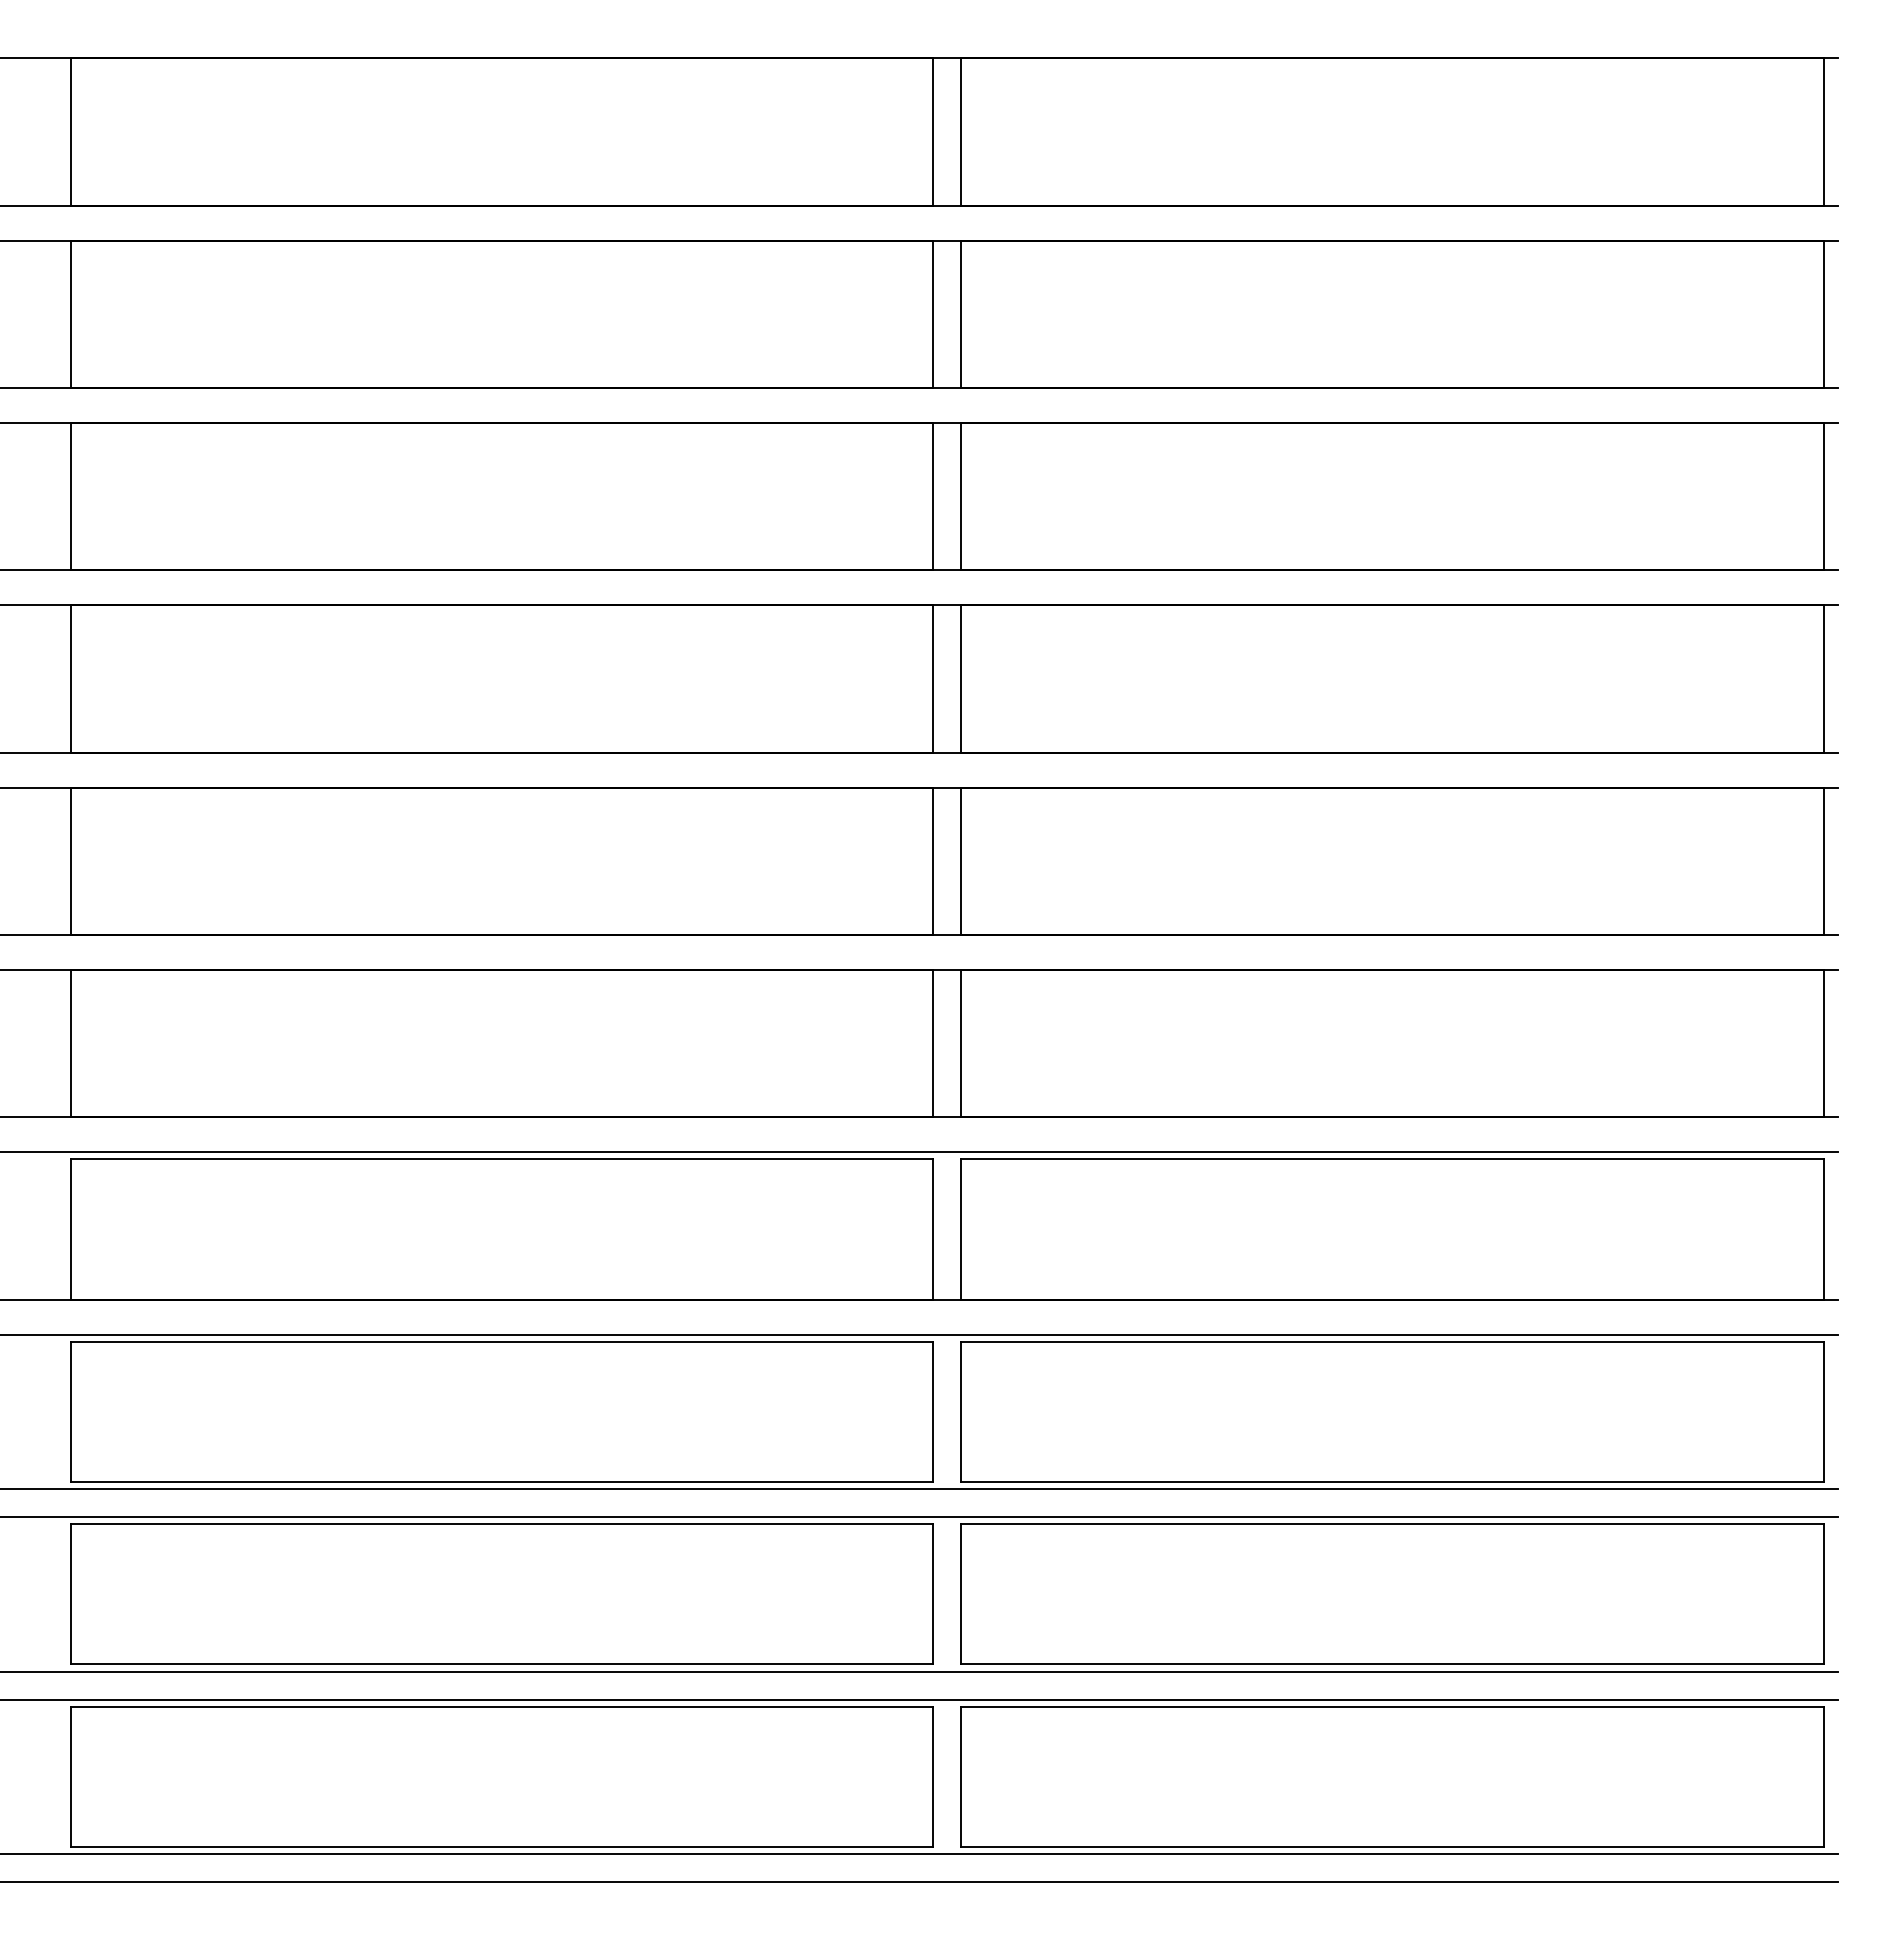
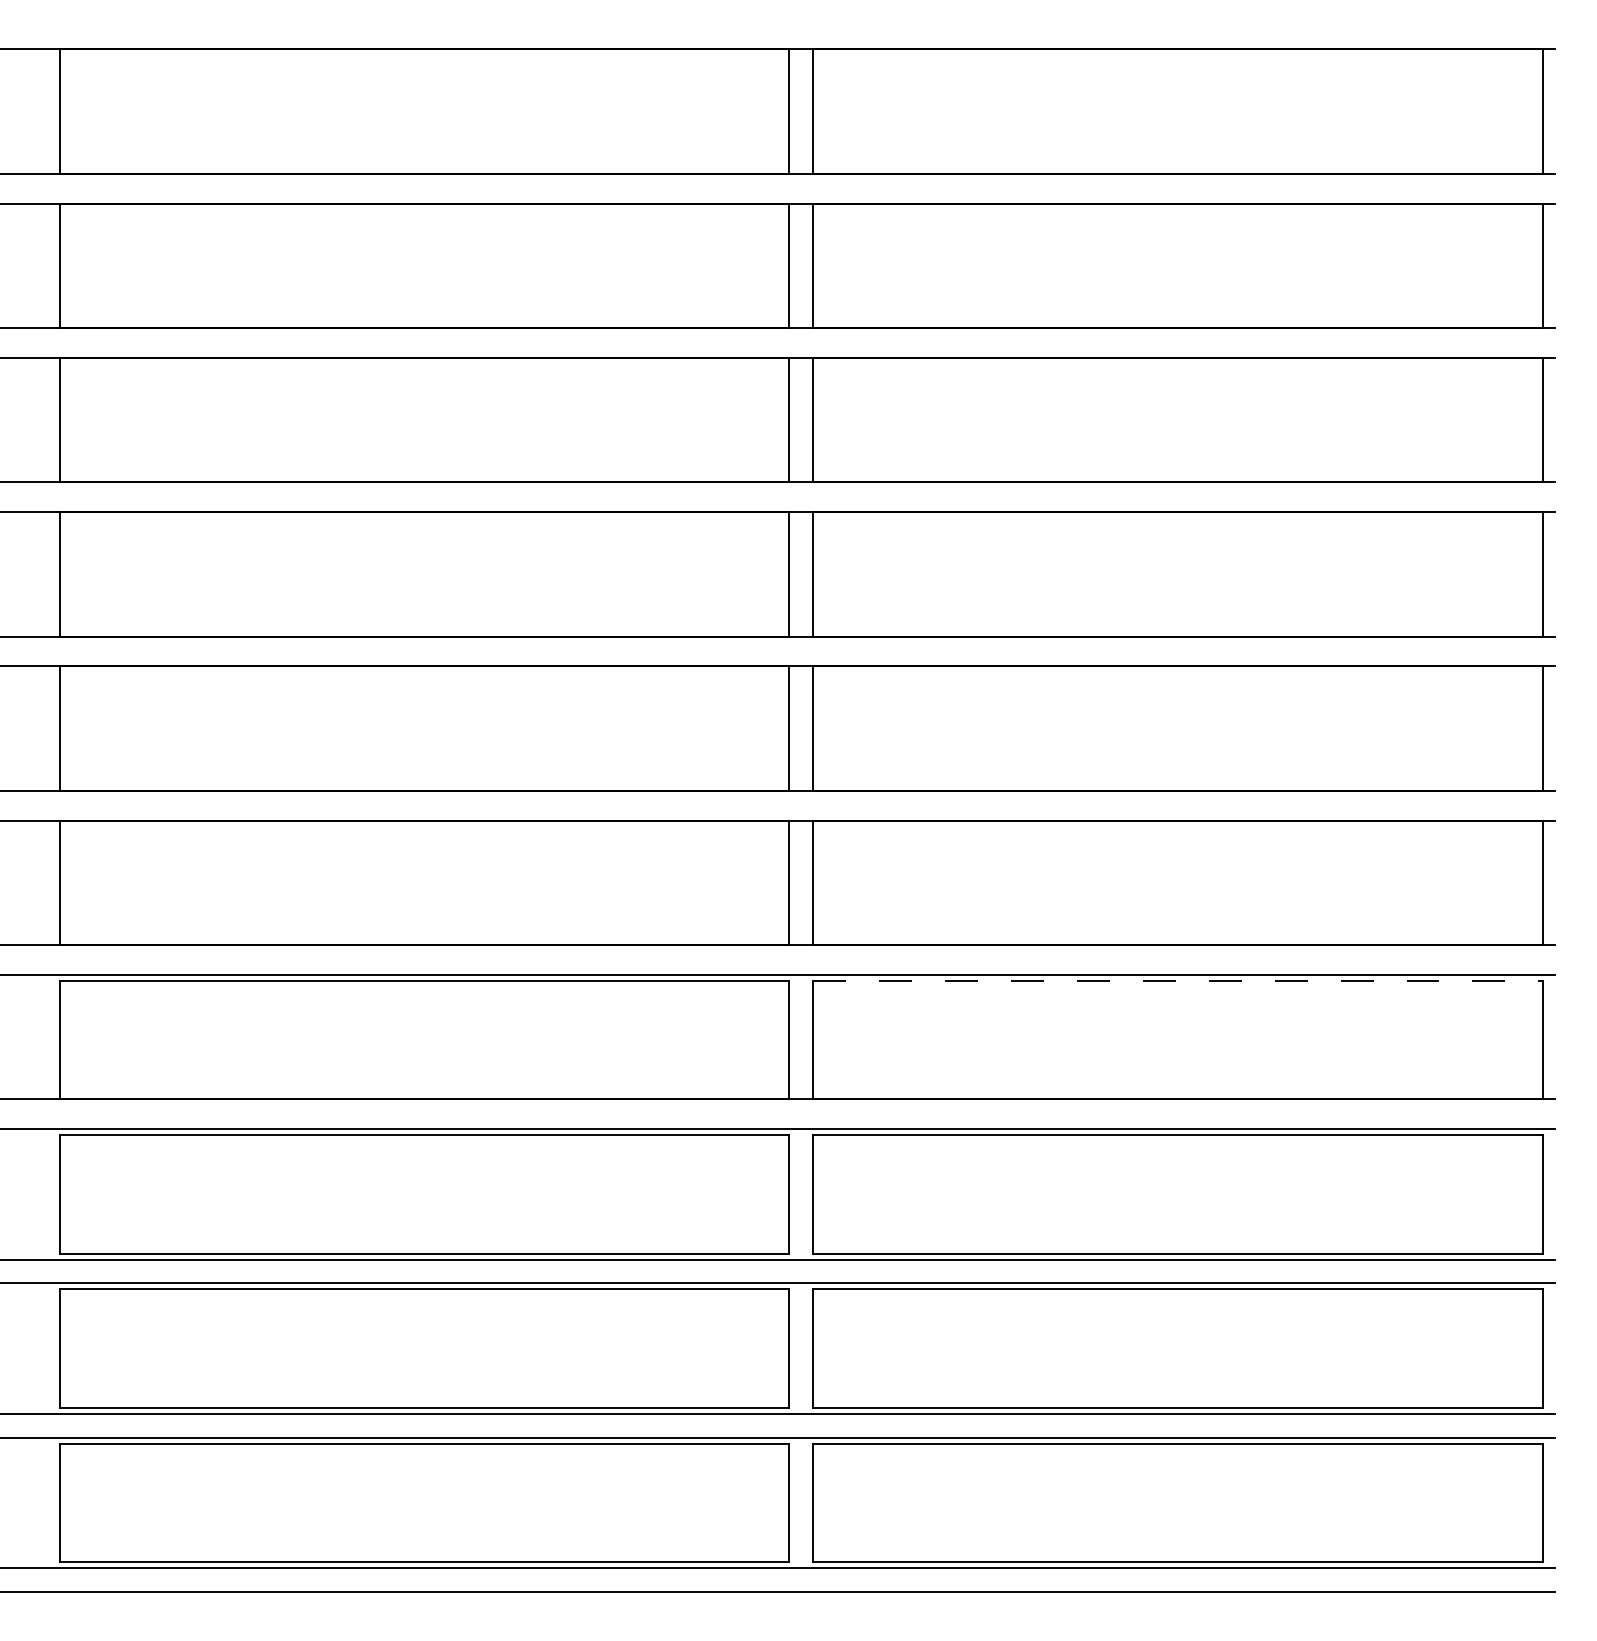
line: (1393, 1159) -> (1178, 980), solid -> dashed

